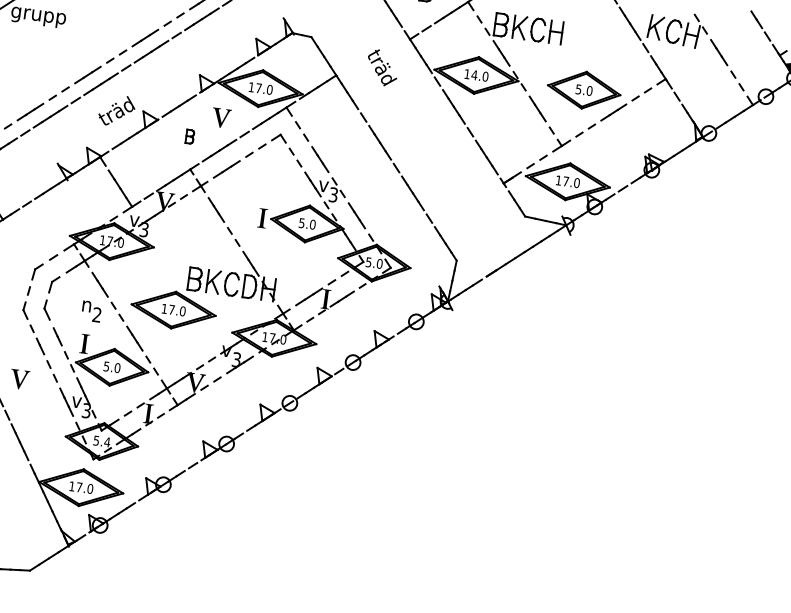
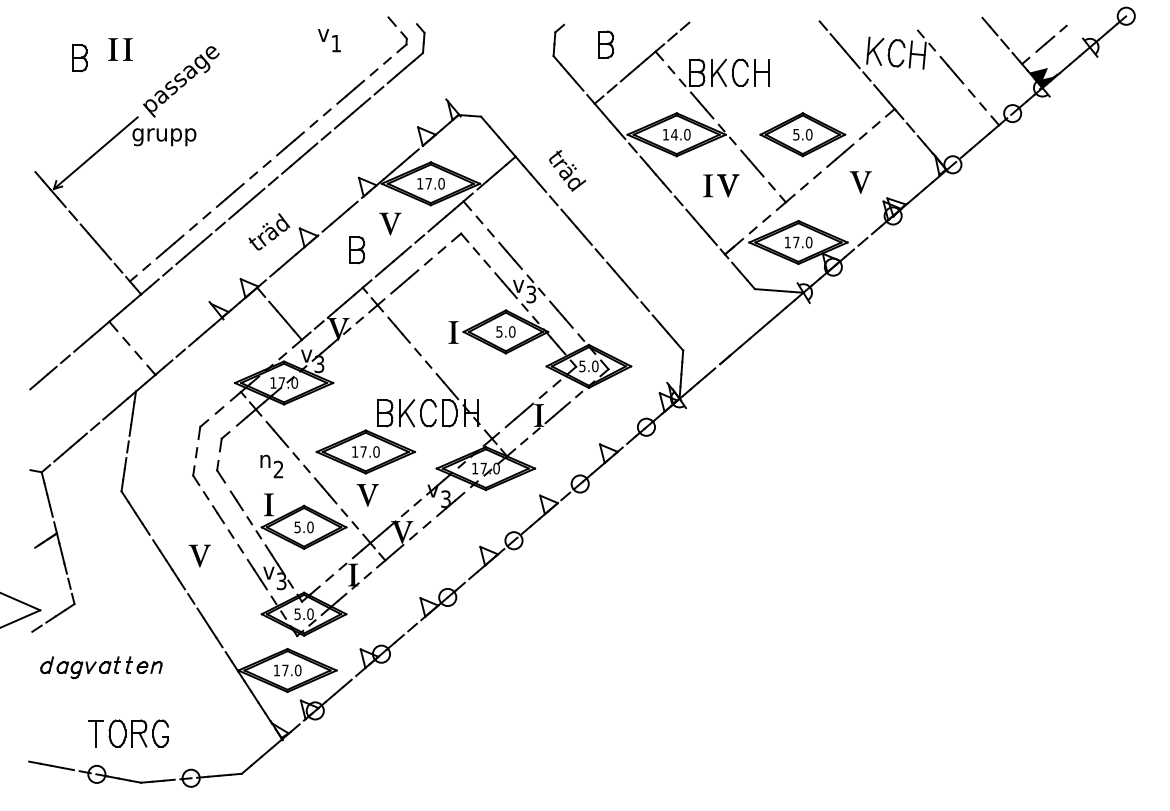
text: (382, 67) -> (567, 170), moved
part: (508, 124) -> (721, 185), added
part: (190, 137) -> (357, 250), size x1.67
fill: (627, 137) -> (860, 182), added
fill: (170, 347) -> (367, 495), added
text: (106, 442) -> (309, 614), 5.4 -> 5.0

